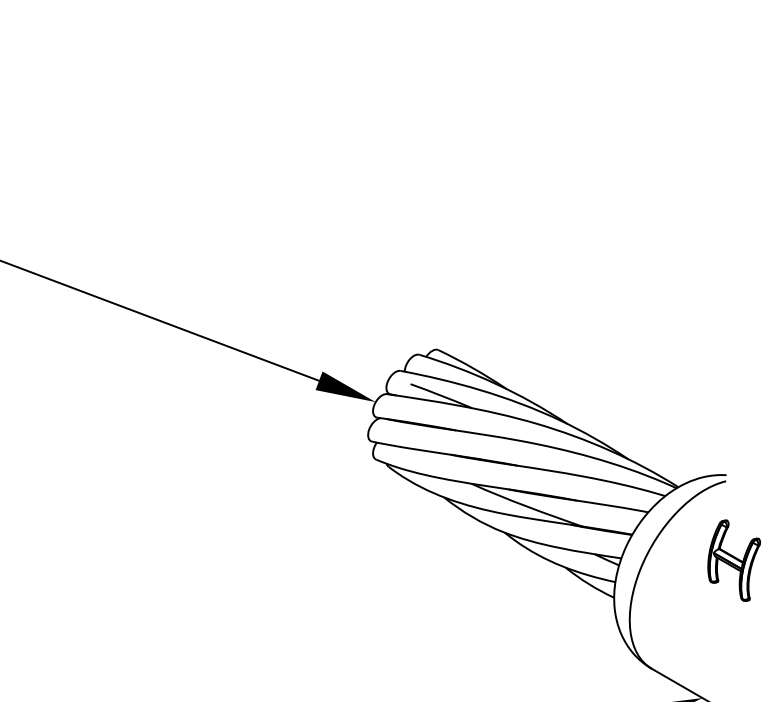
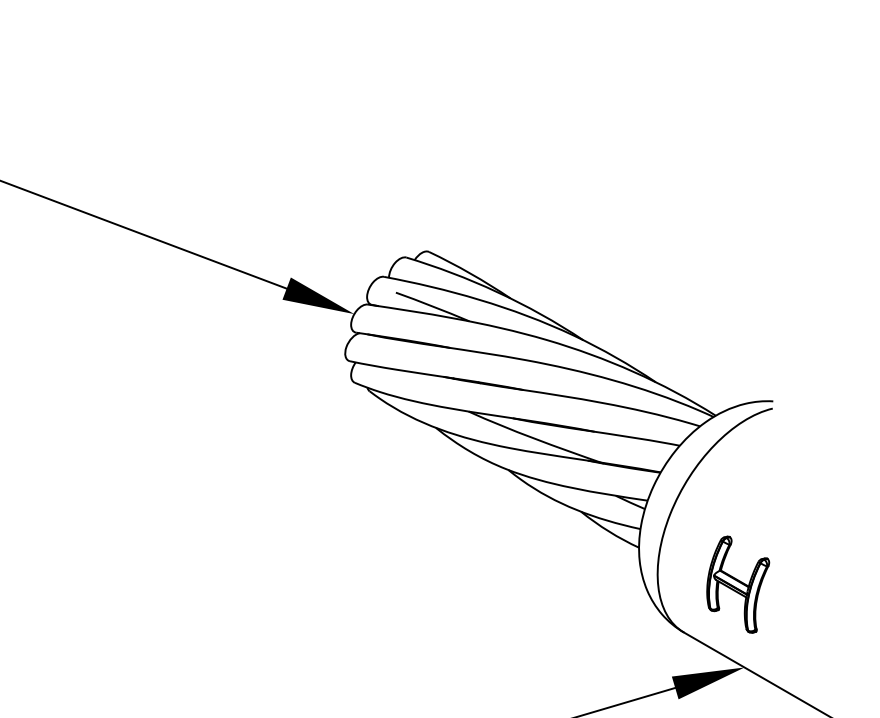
part: (734, 560) -> (738, 584), moved

